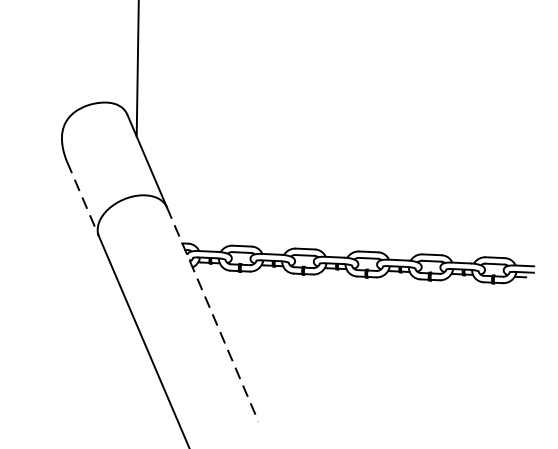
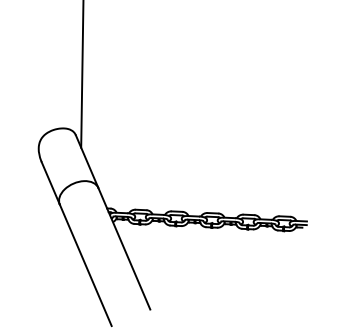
line: (82, 199) -> (50, 183), dashed -> solid
line: (212, 315) -> (124, 249), dashed -> solid

